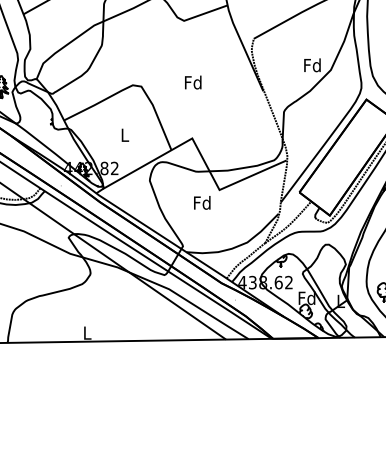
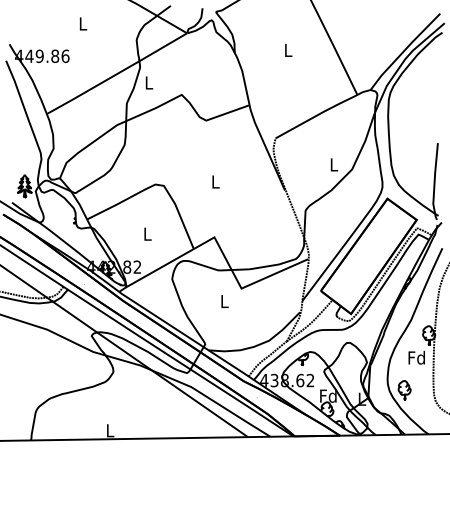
text: (312, 65) -> (333, 164), Fd -> L
text: (193, 82) -> (215, 181), Fd -> L
text: (202, 203) -> (224, 301), Fd -> L

